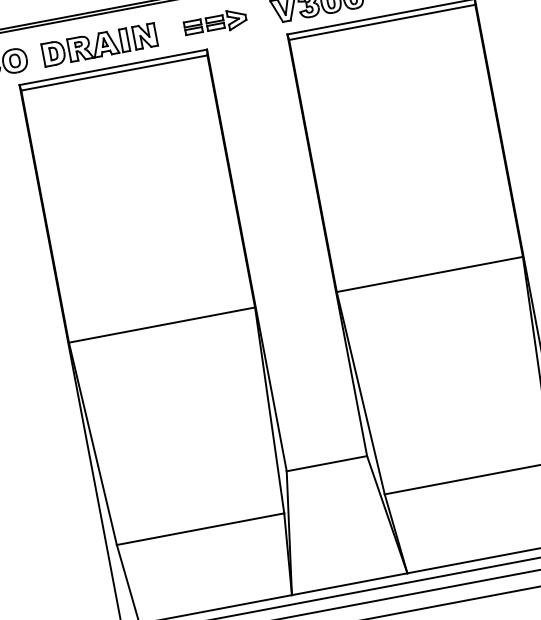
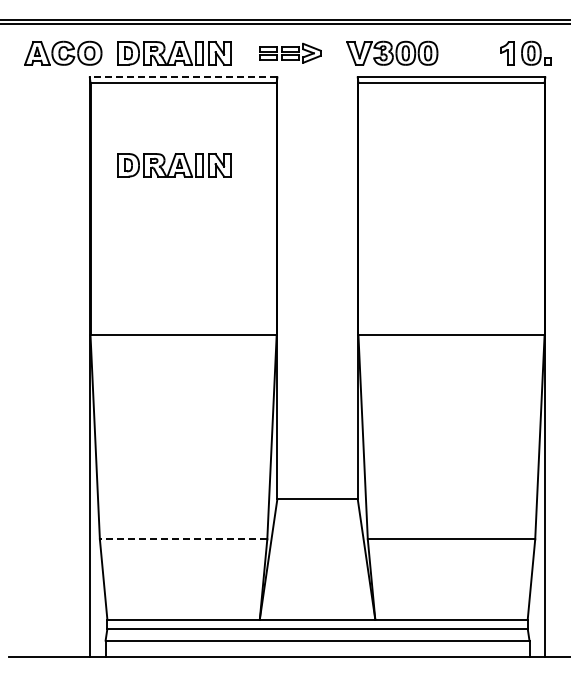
line: (113, 67) -> (183, 77), solid -> dashed
part: (120, 157) -> (174, 165), added
line: (200, 529) -> (183, 539), solid -> dashed

